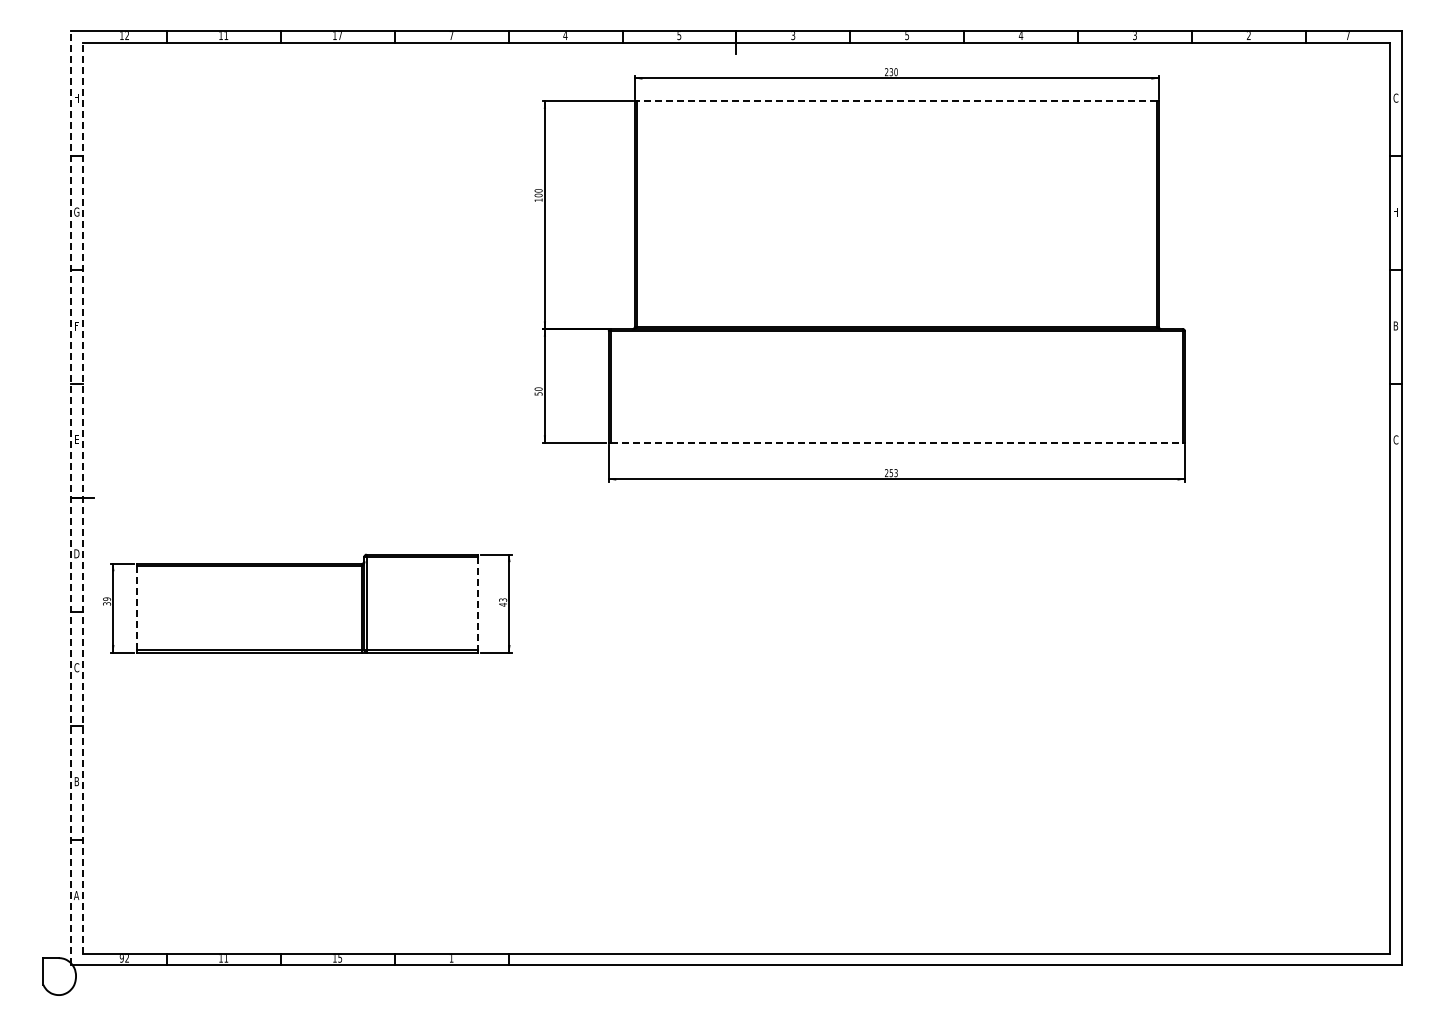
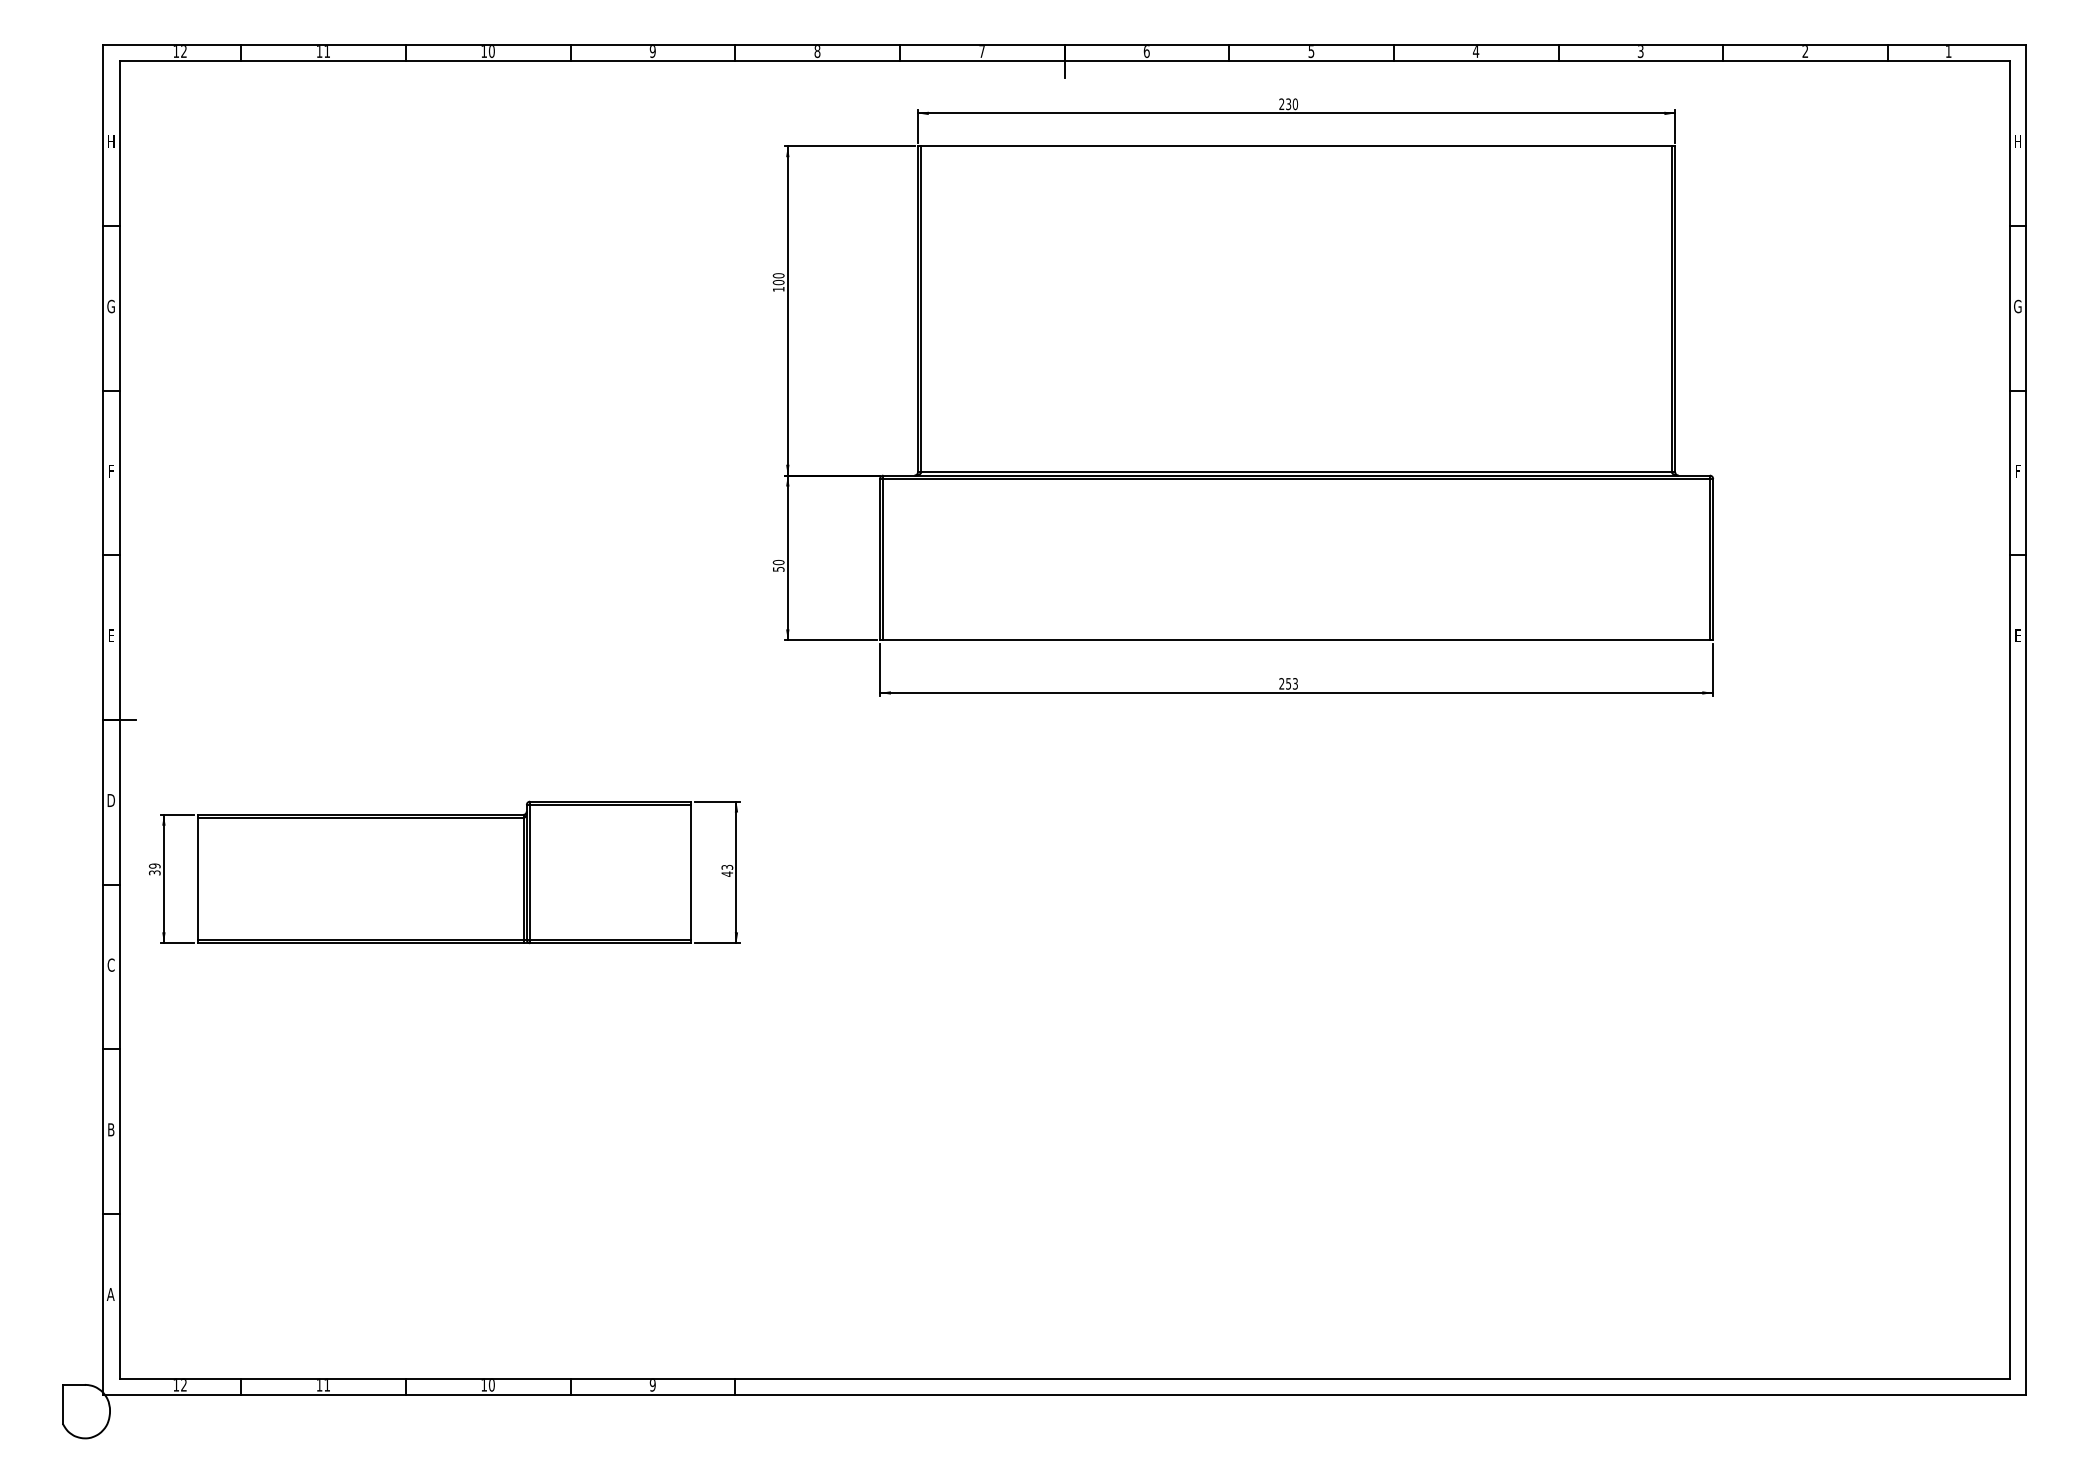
text: (1347, 35) -> (1947, 51), 7 -> 1
text: (340, 36) -> (492, 52), 17 -> 10
text: (451, 36) -> (652, 52), 7 -> 9
text: (565, 36) -> (817, 52), 4 -> 8
text: (679, 36) -> (982, 52), 5 -> 7
text: (793, 36) -> (1147, 52), 3 -> 6
text: (1395, 97) -> (2017, 140), C -> H
line: (896, 101) -> (1296, 146), dashed -> solid
text: (1395, 211) -> (2017, 305), H -> G
text: (1395, 325) -> (2017, 470), B -> F
text: (1395, 439) -> (2017, 635), C -> E
line: (896, 442) -> (1296, 639), dashed -> solid
line: (71, 497) -> (103, 719), dashed -> solid
line: (82, 498) -> (119, 720), dashed -> solid
line: (478, 603) -> (691, 872), dashed -> solid
line: (136, 608) -> (197, 879), dashed -> solid
text: (121, 958) -> (175, 1385), 92 -> 12
text: (340, 958) -> (492, 1385), 15 -> 10
text: (451, 958) -> (652, 1385), 1 -> 9

